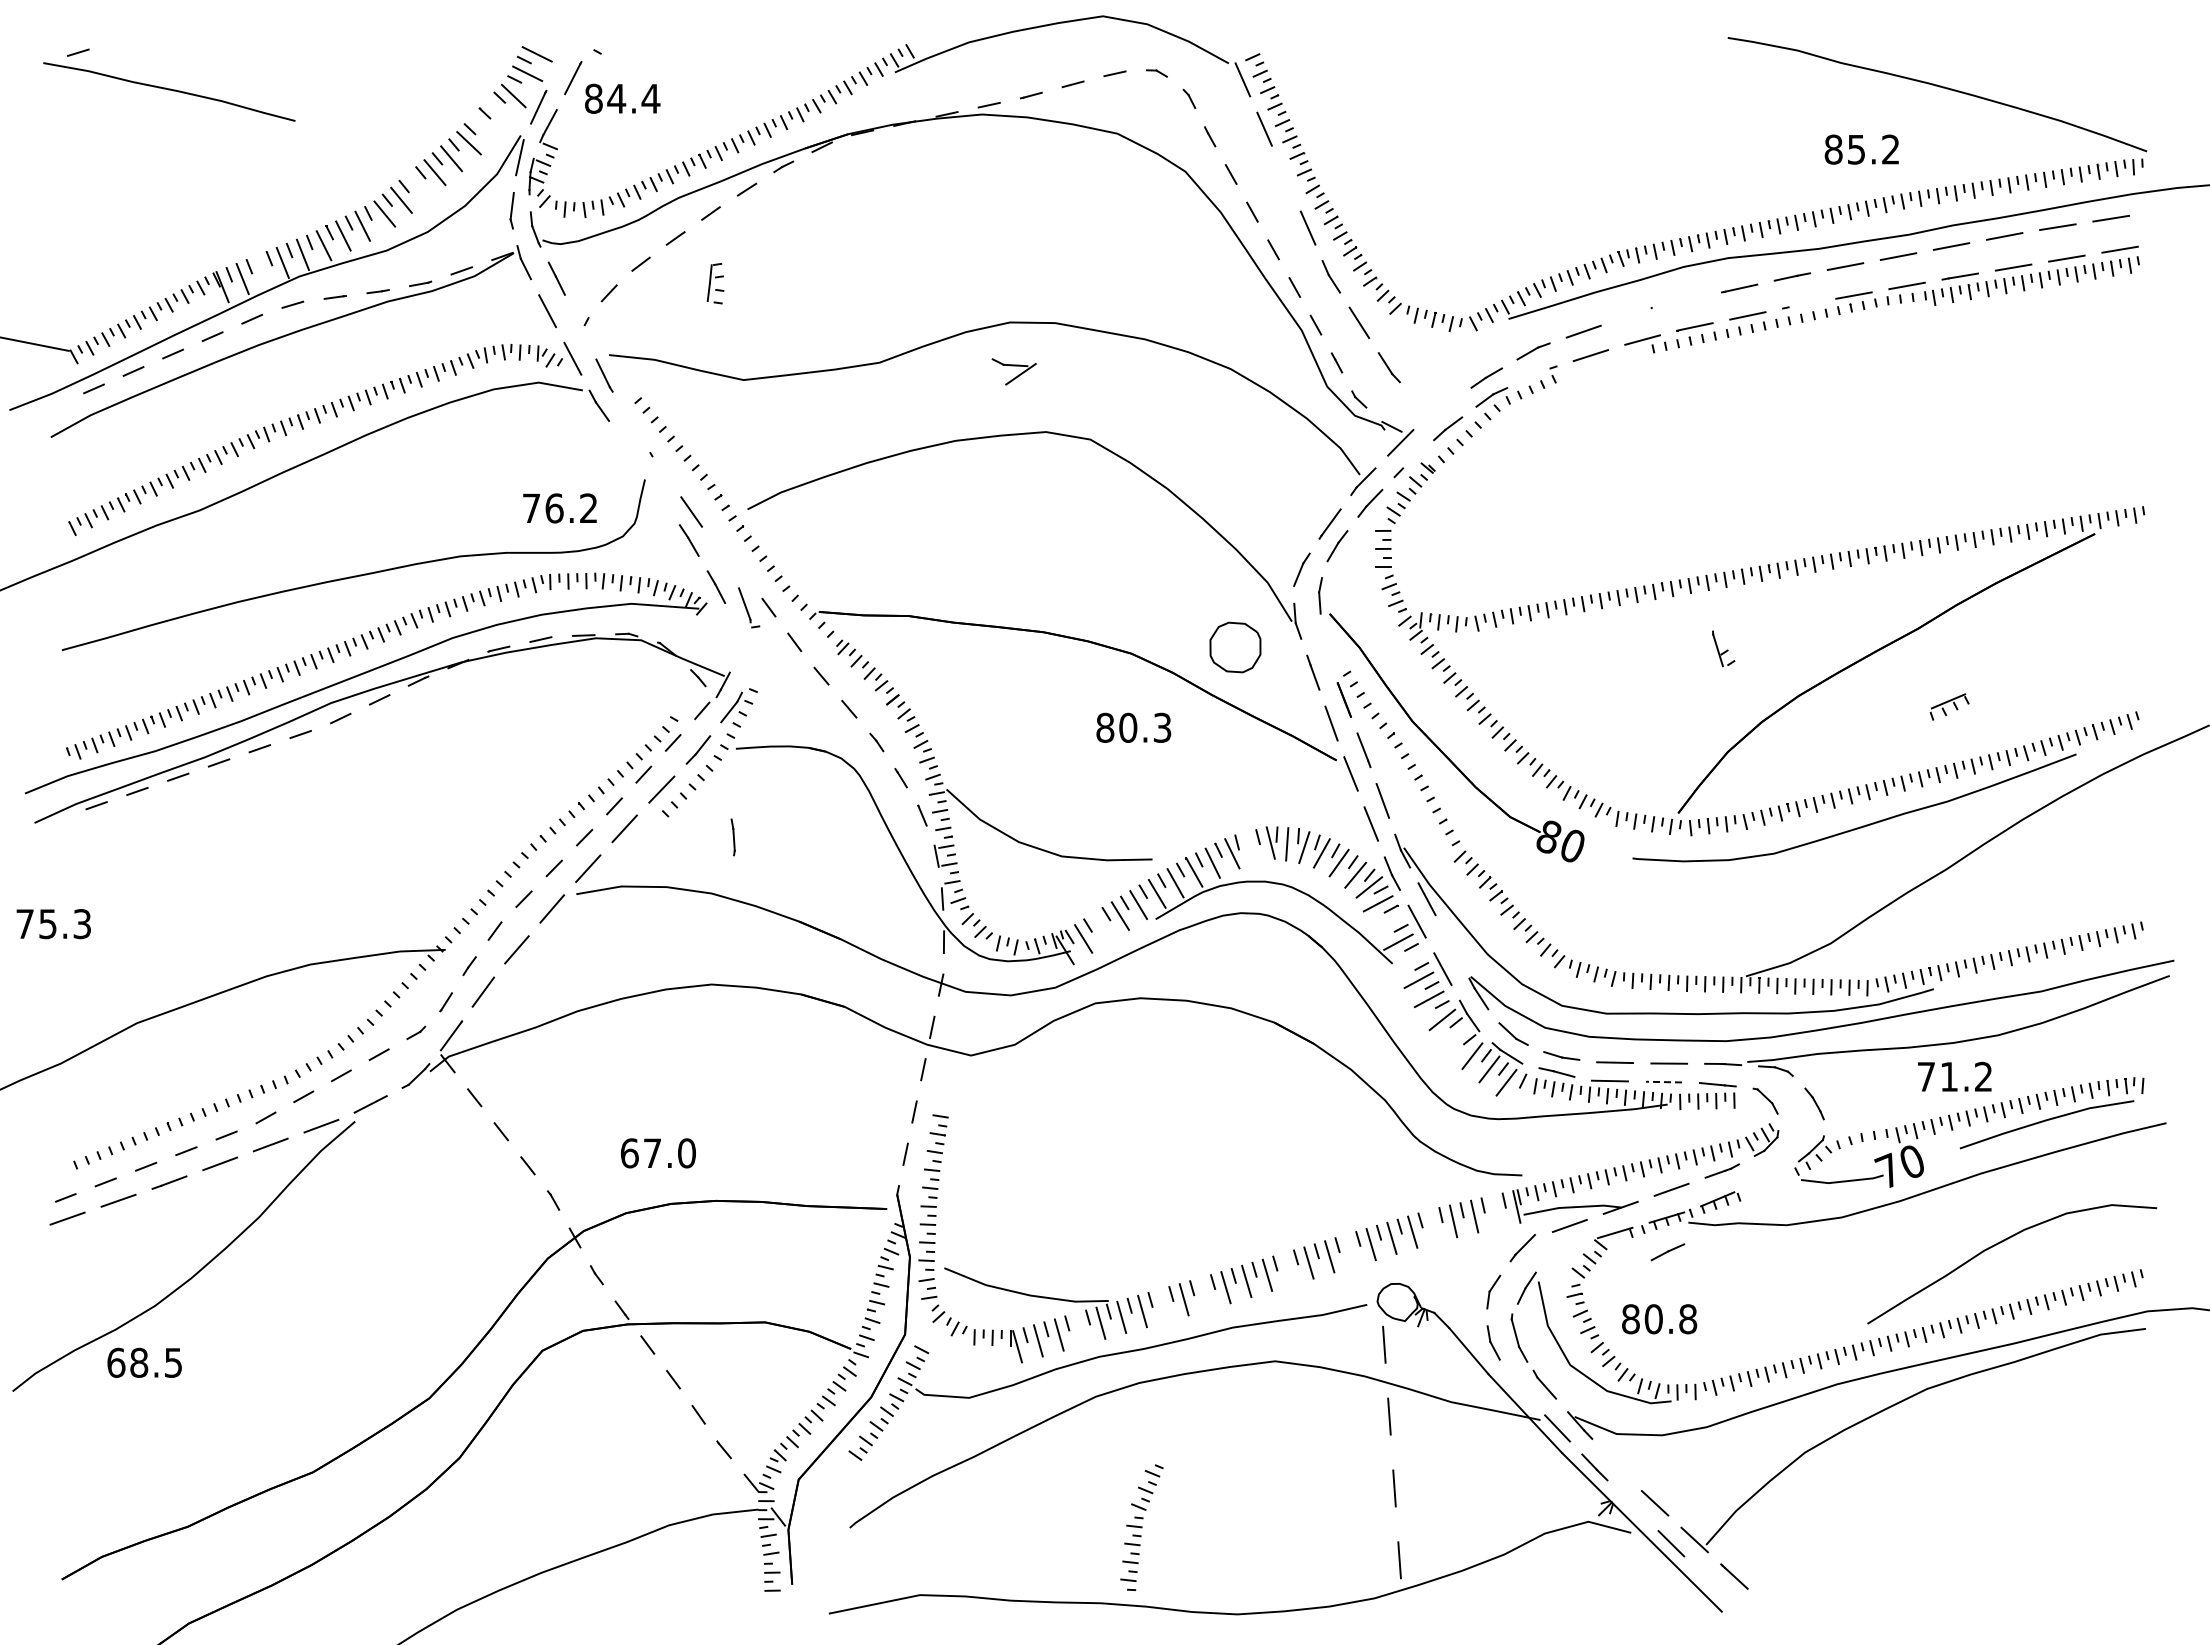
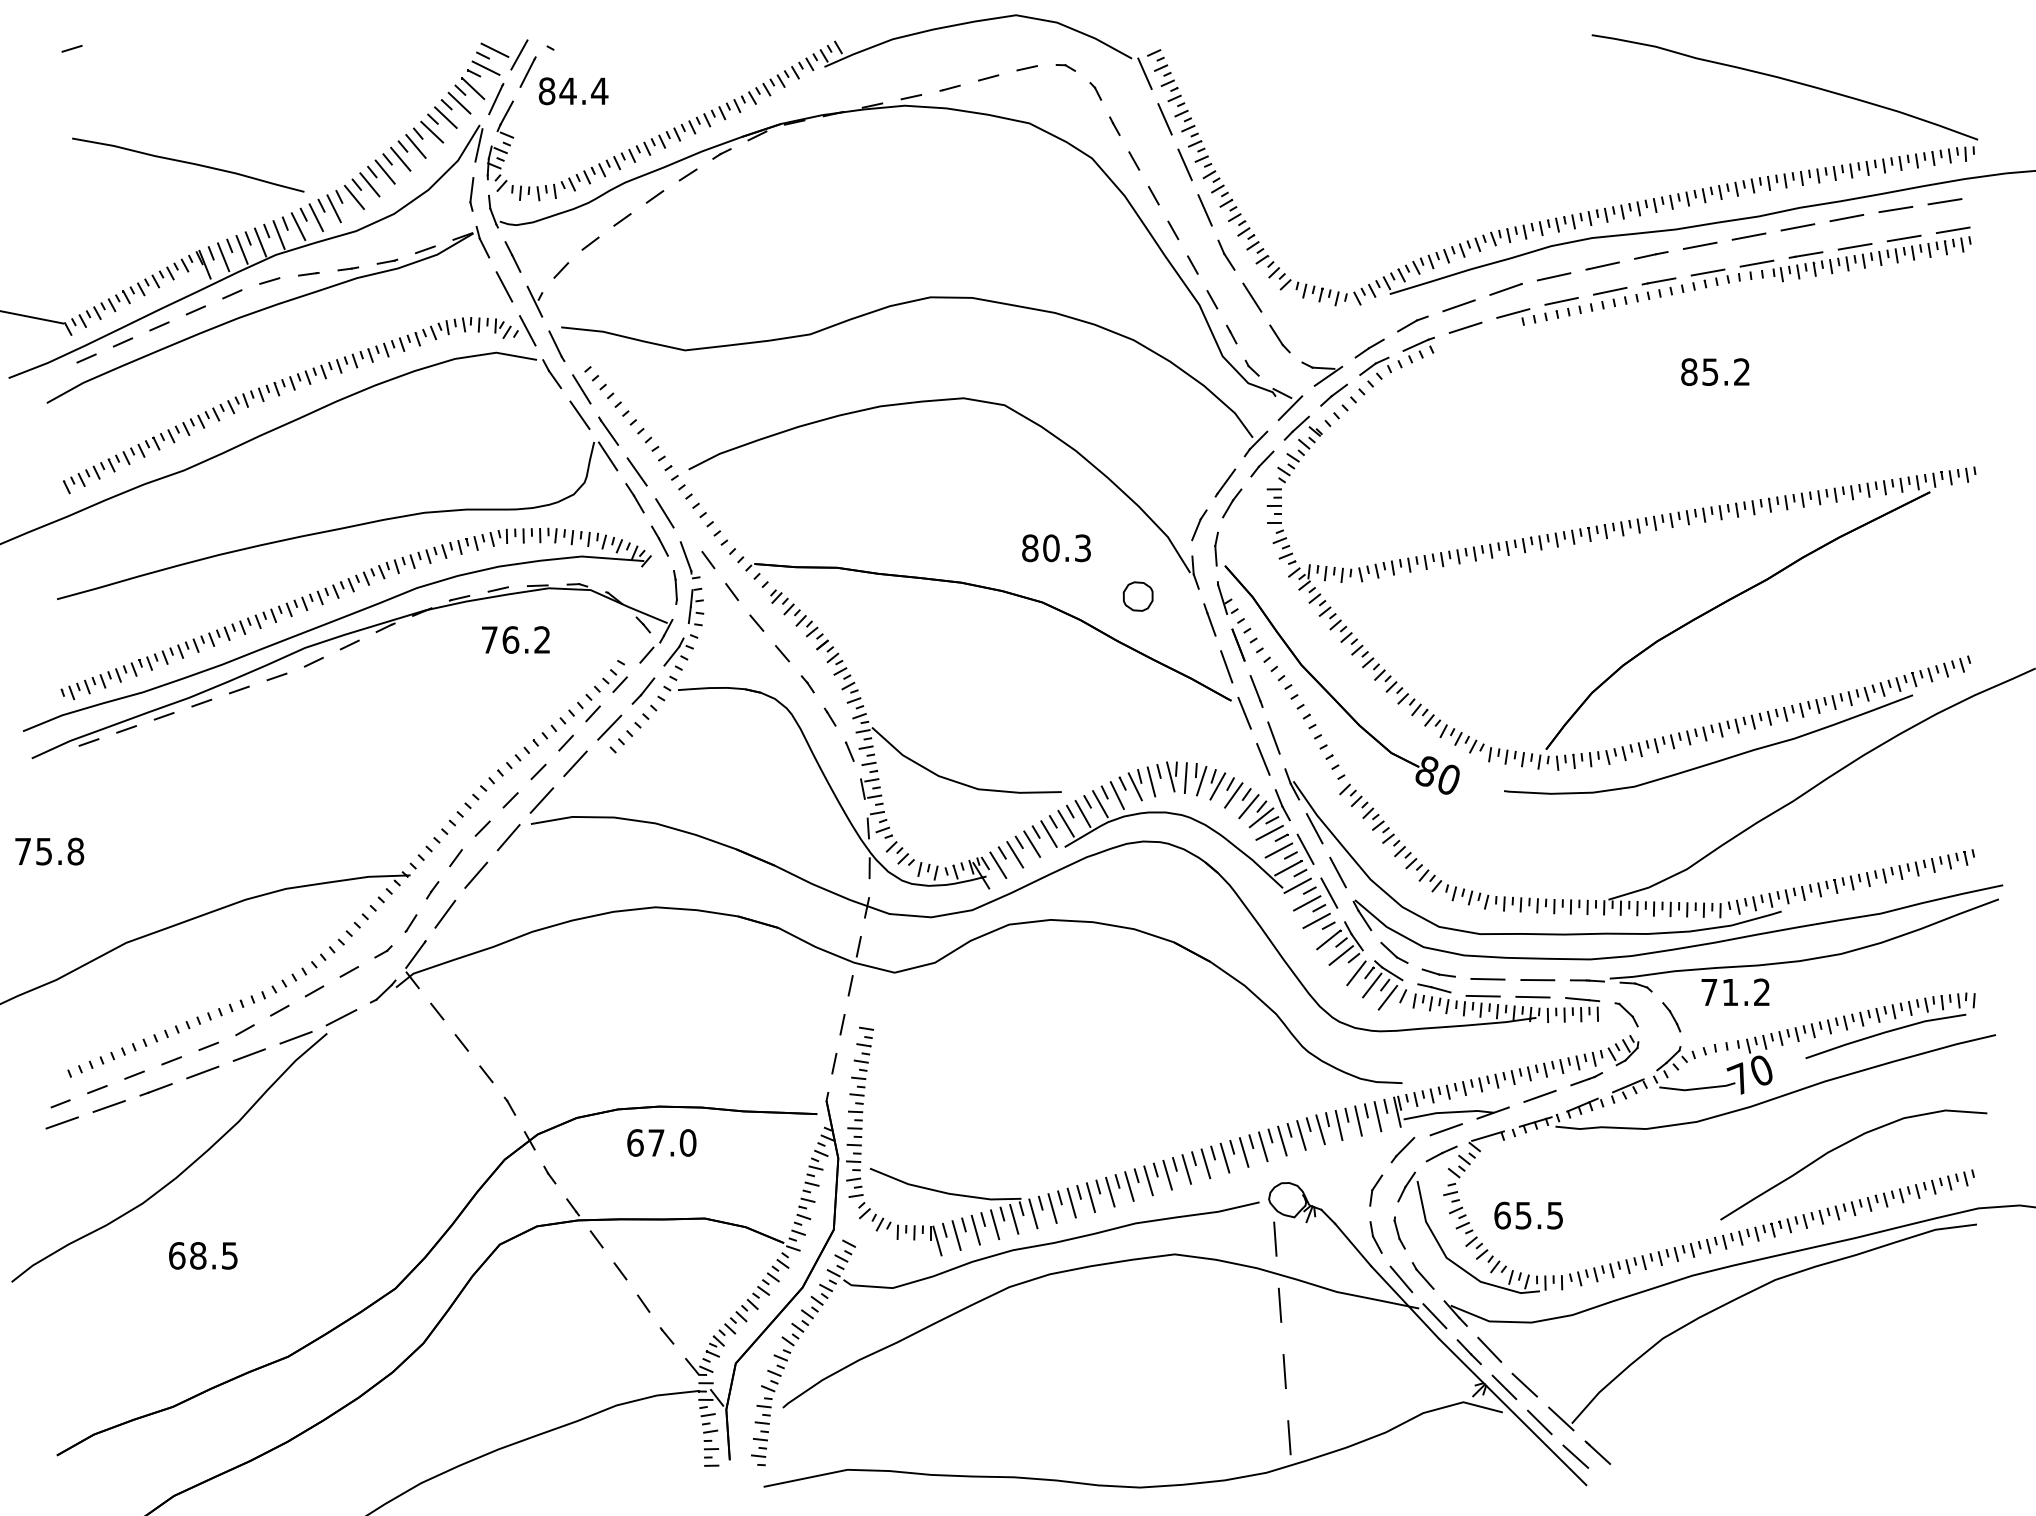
line: (563, 59) -> (519, 55), added
curve: (169, 90) -> (188, 163), moved
line: (498, 111) -> (459, 102), added
line: (483, 127) -> (445, 117), added
text: (1861, 149) -> (1714, 371), moved
line: (1286, 178) -> (1185, 164), added
line: (417, 186) -> (384, 172), added
line: (262, 270) -> (241, 249), added
part: (715, 283) -> (696, 606), moved
line: (1686, 300) -> (1553, 277), added
line: (1803, 304) -> (1661, 280), added
line: (1634, 313) -> (1505, 289), added
line: (580, 327) -> (534, 301), added
part: (1013, 371) -> (1321, 373), moved
line: (1536, 374) -> (1415, 345), added
line: (631, 422) -> (581, 389), added
line: (629, 450) -> (579, 415), added
line: (1411, 460) -> (1300, 424), added
line: (661, 469) -> (609, 432), added
line: (659, 495) -> (607, 456), added
text: (559, 508) -> (515, 640), moved
line: (721, 556) -> (664, 512), added
part: (1235, 646) -> (1138, 595), size x0.62
part: (1723, 648) -> (1227, 597), moved
part: (1949, 706) -> (1629, 1090), moved
text: (1133, 727) -> (1056, 547), moved
line: (733, 837) -> (675, 587), moved
line: (1249, 848) -> (1151, 781), added
line: (1387, 922) -> (1278, 850), added
text: (82, 924) -> (75, 851), 75.3 -> 75.8
line: (1101, 927) -> (1014, 854), added
line: (1451, 946) -> (1337, 872), added
line: (1408, 960) -> (1297, 885), added
line: (1455, 1036) -> (1340, 955), added
text: (1954, 1076) -> (1735, 992), moved
line: (1663, 1082) -> (1532, 997), dashed -> solid
text: (657, 1153) -> (660, 1143), moved
line: (1495, 1211) -> (1377, 1116), added
line: (1433, 1225) -> (1320, 1129), added
line: (1350, 1250) -> (1244, 1152), added
line: (1667, 1252) -> (1441, 1154), moved
line: (1287, 1268) -> (1186, 1168), added
line: (1204, 1293) -> (1109, 1191), added
line: (1162, 1305) -> (1070, 1202), added
text: (1659, 1319) -> (1528, 1215), 80.8 -> 65.5
line: (1079, 1328) -> (994, 1224), added
part: (1518, 1337) -> (1398, 1232), size x0.71
text: (144, 1362) -> (203, 1255), moved
line: (1520, 1388) -> (1400, 1279), added
line: (1616, 1464) -> (1489, 1349), added
line: (1632, 1505) -> (1503, 1387), added
part: (1141, 1527) -> (770, 1407), moved
line: (1710, 1580) -> (1575, 1456), added

